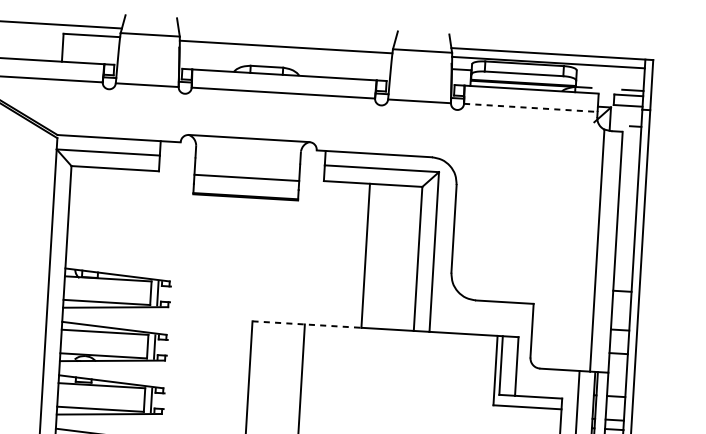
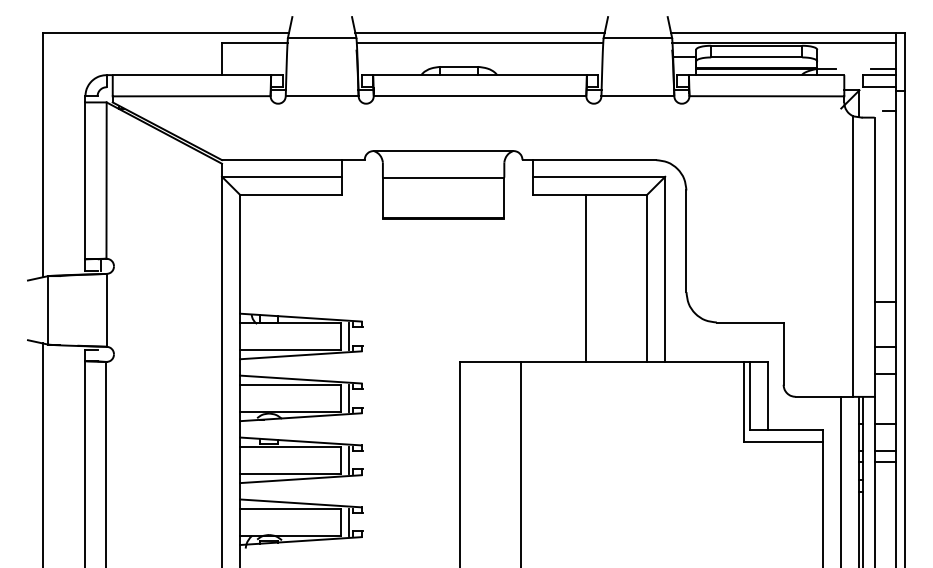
line: (286, 38) -> (479, 32), added
line: (531, 108) -> (767, 96), dashed -> solid
line: (246, 177) -> (443, 177), moved
line: (307, 324) -> (523, 361), dashed -> solid

